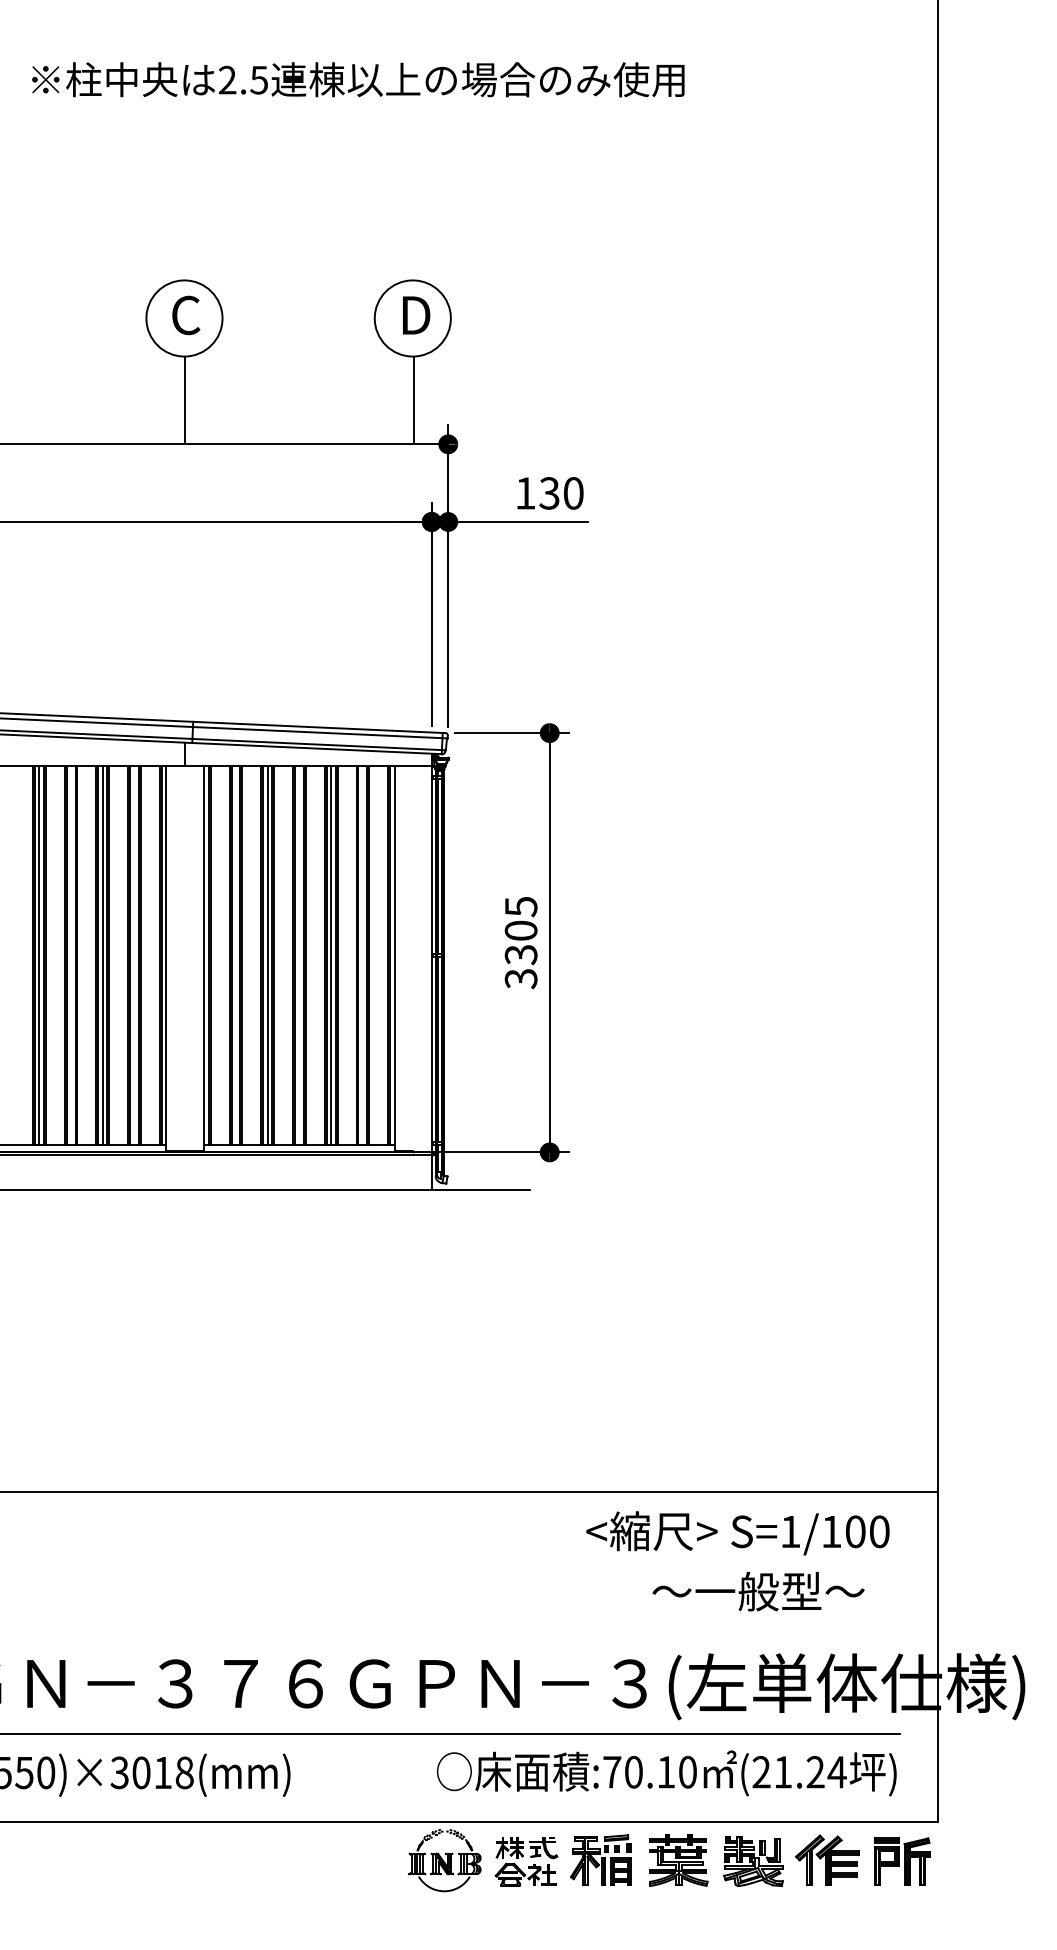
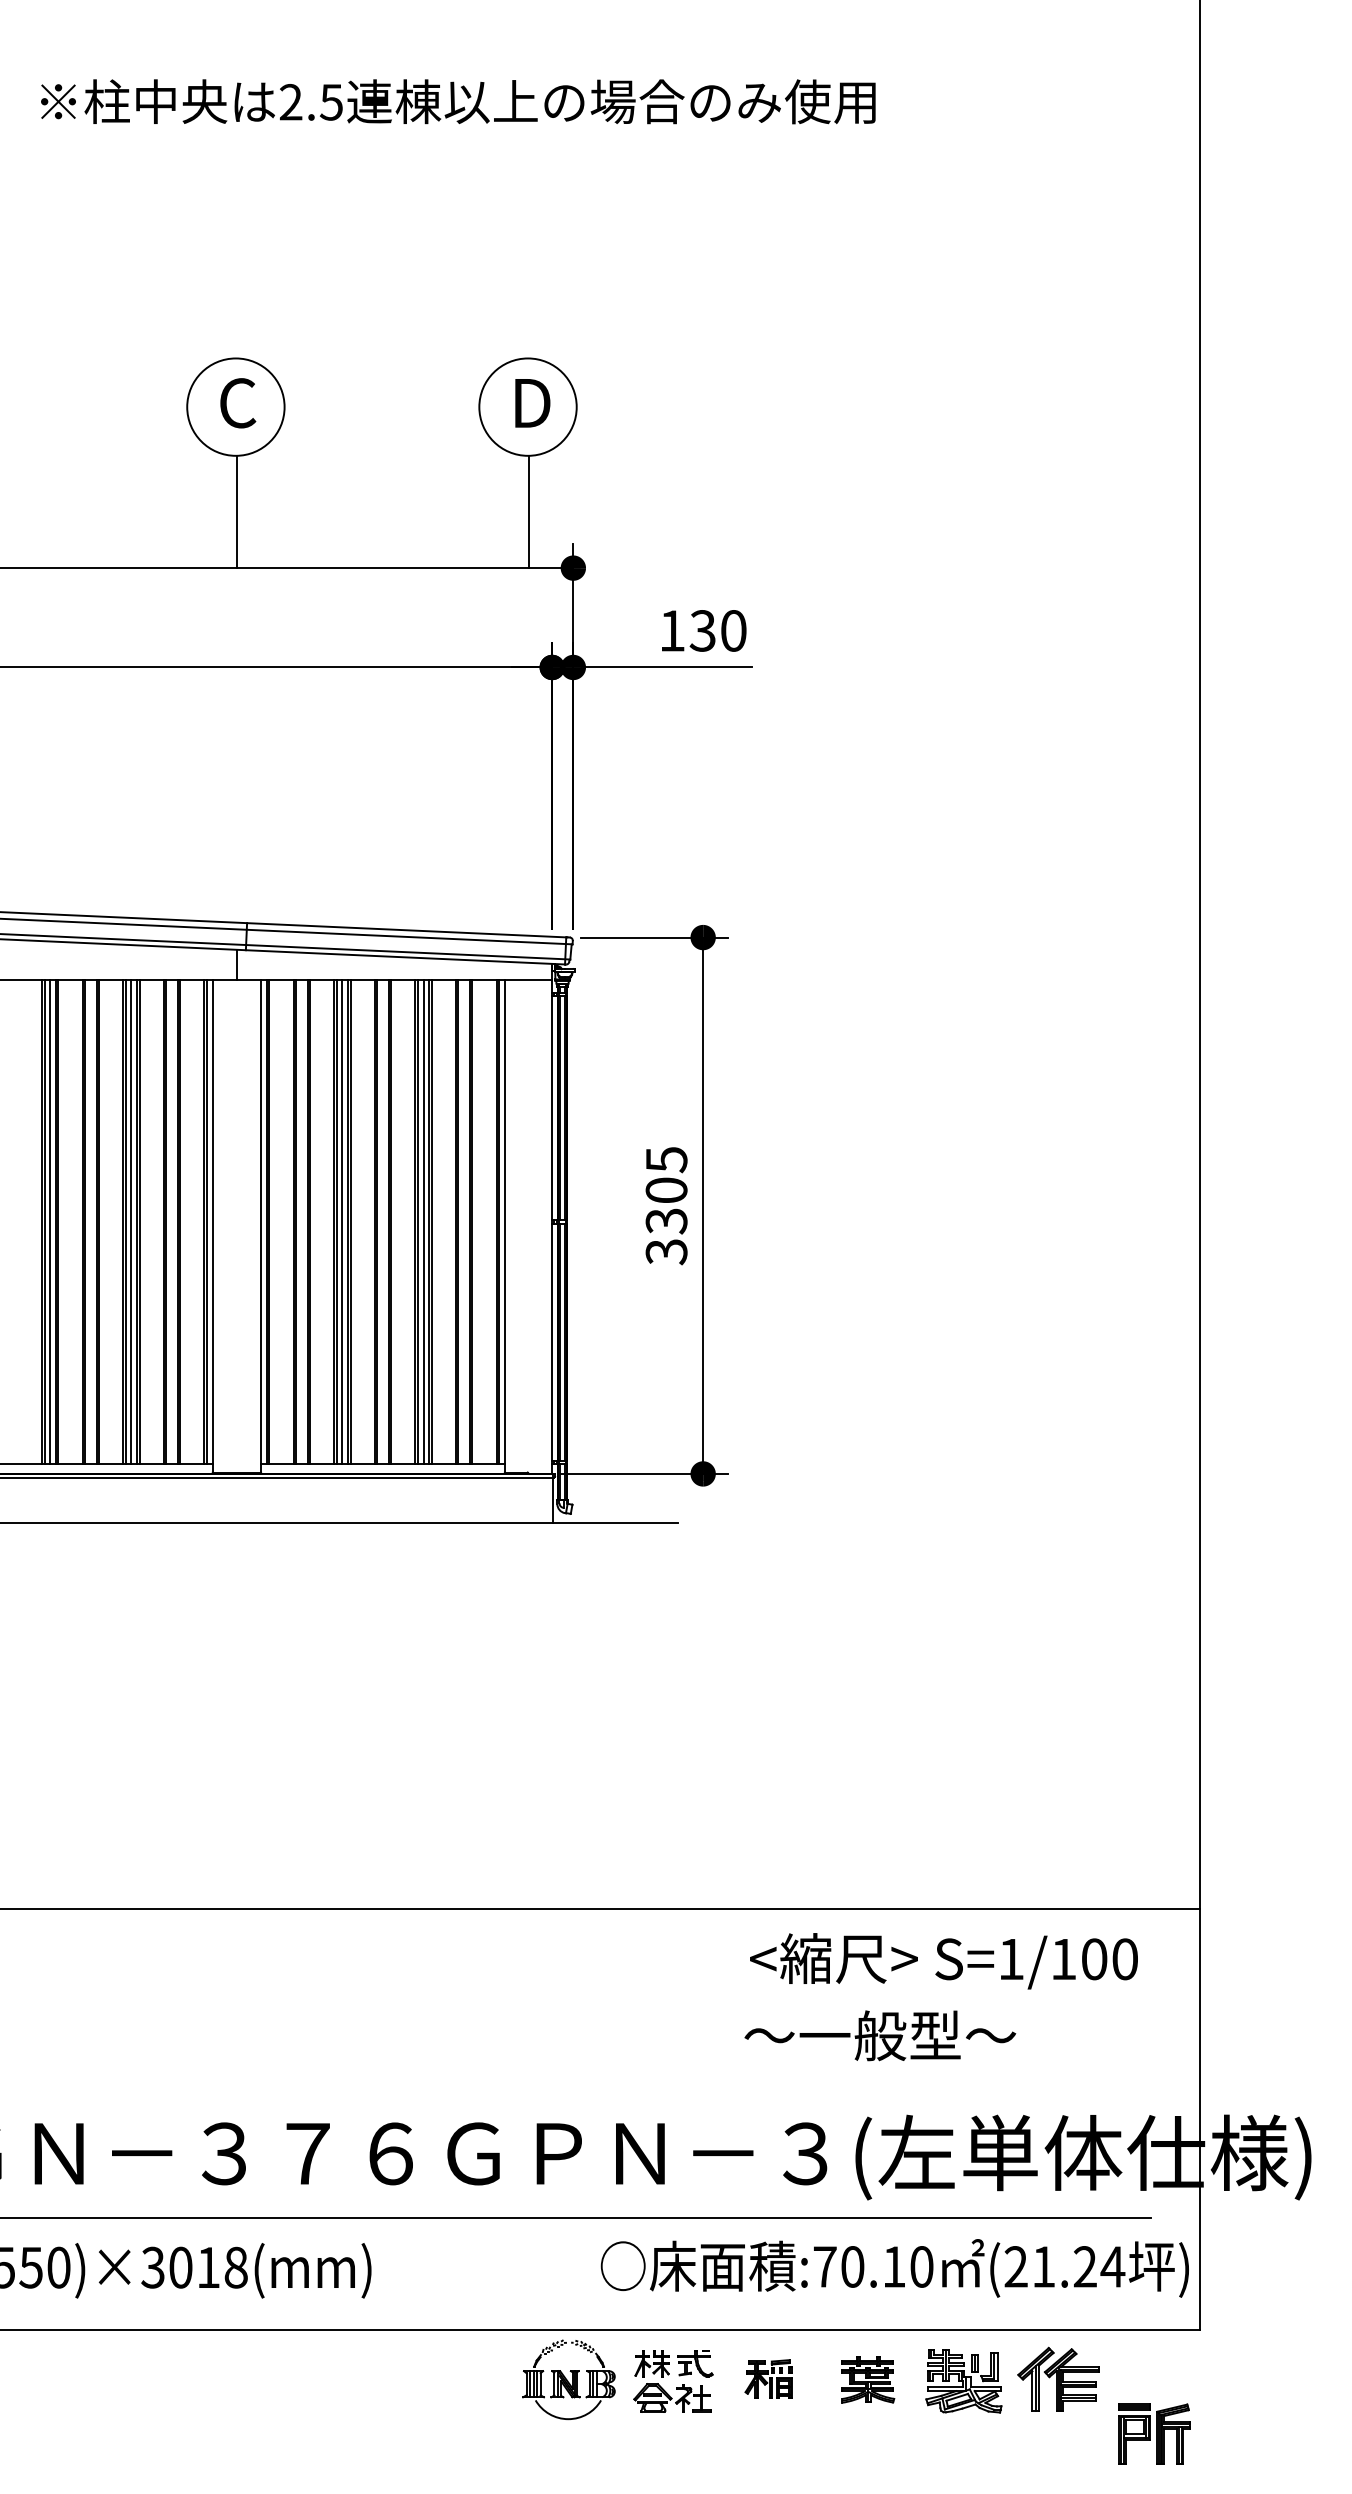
text: (758, 1591) -> (880, 2035), moved
text: (666, 1773) -> (894, 2268), moved
part: (600, 1859) -> (768, 2378), size x0.6
part: (678, 1860) -> (868, 2379), size x0.7
part: (902, 1861) -> (1154, 2433), moved

